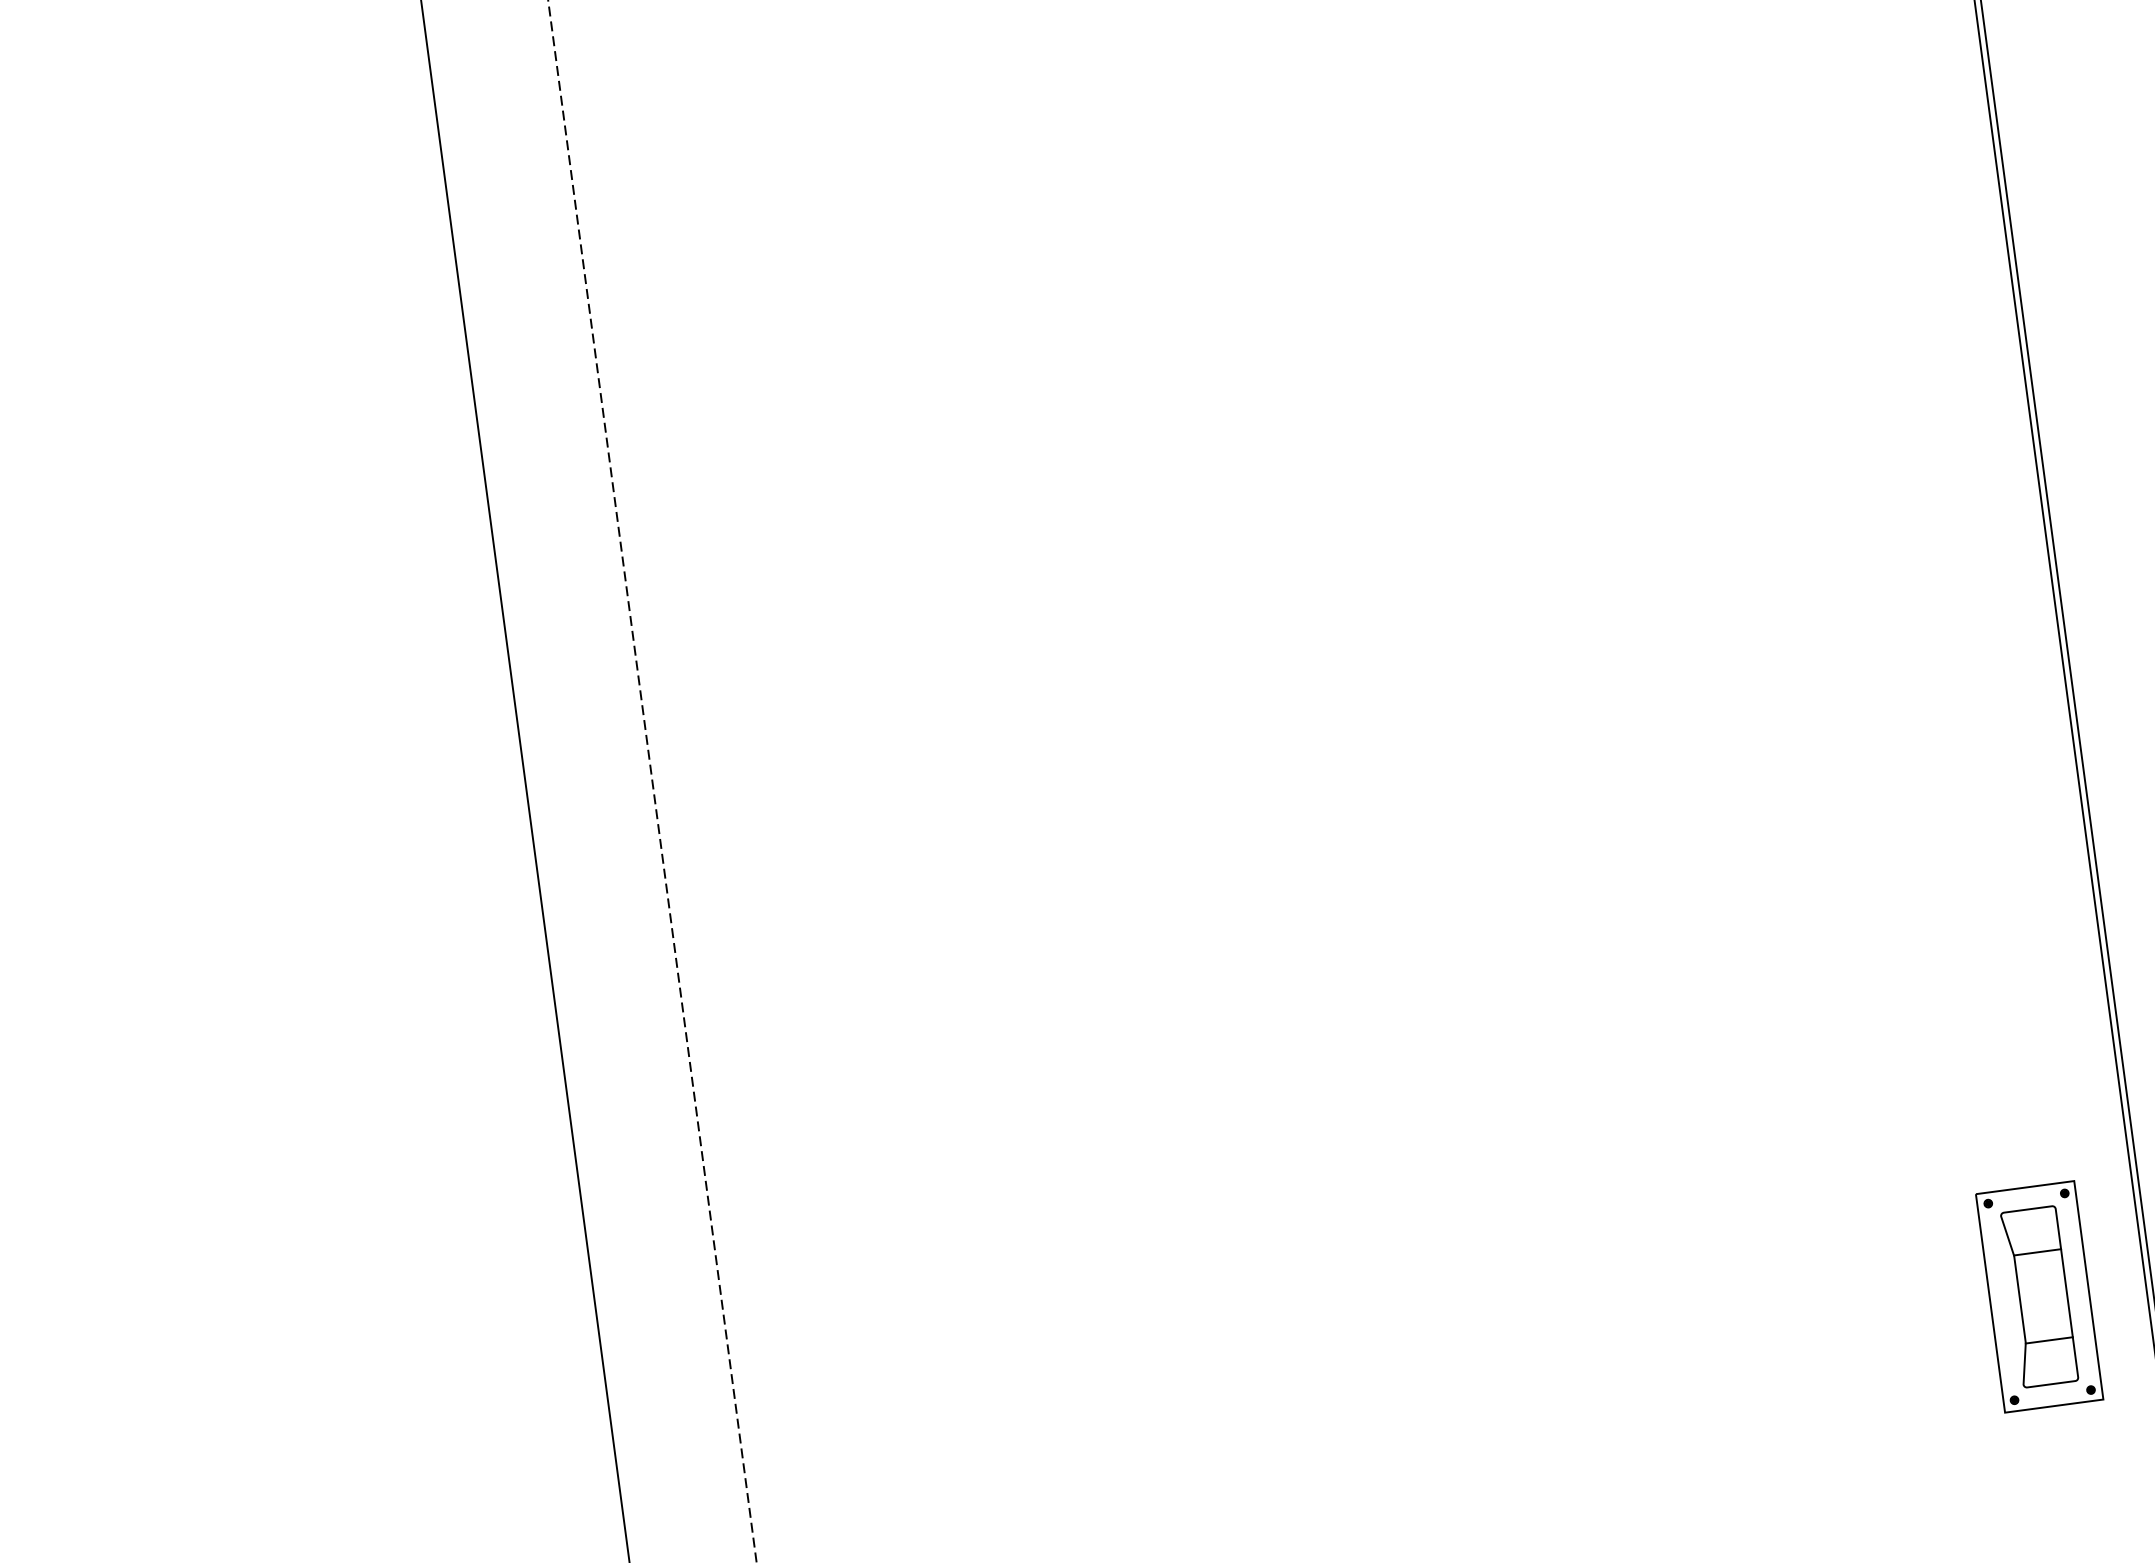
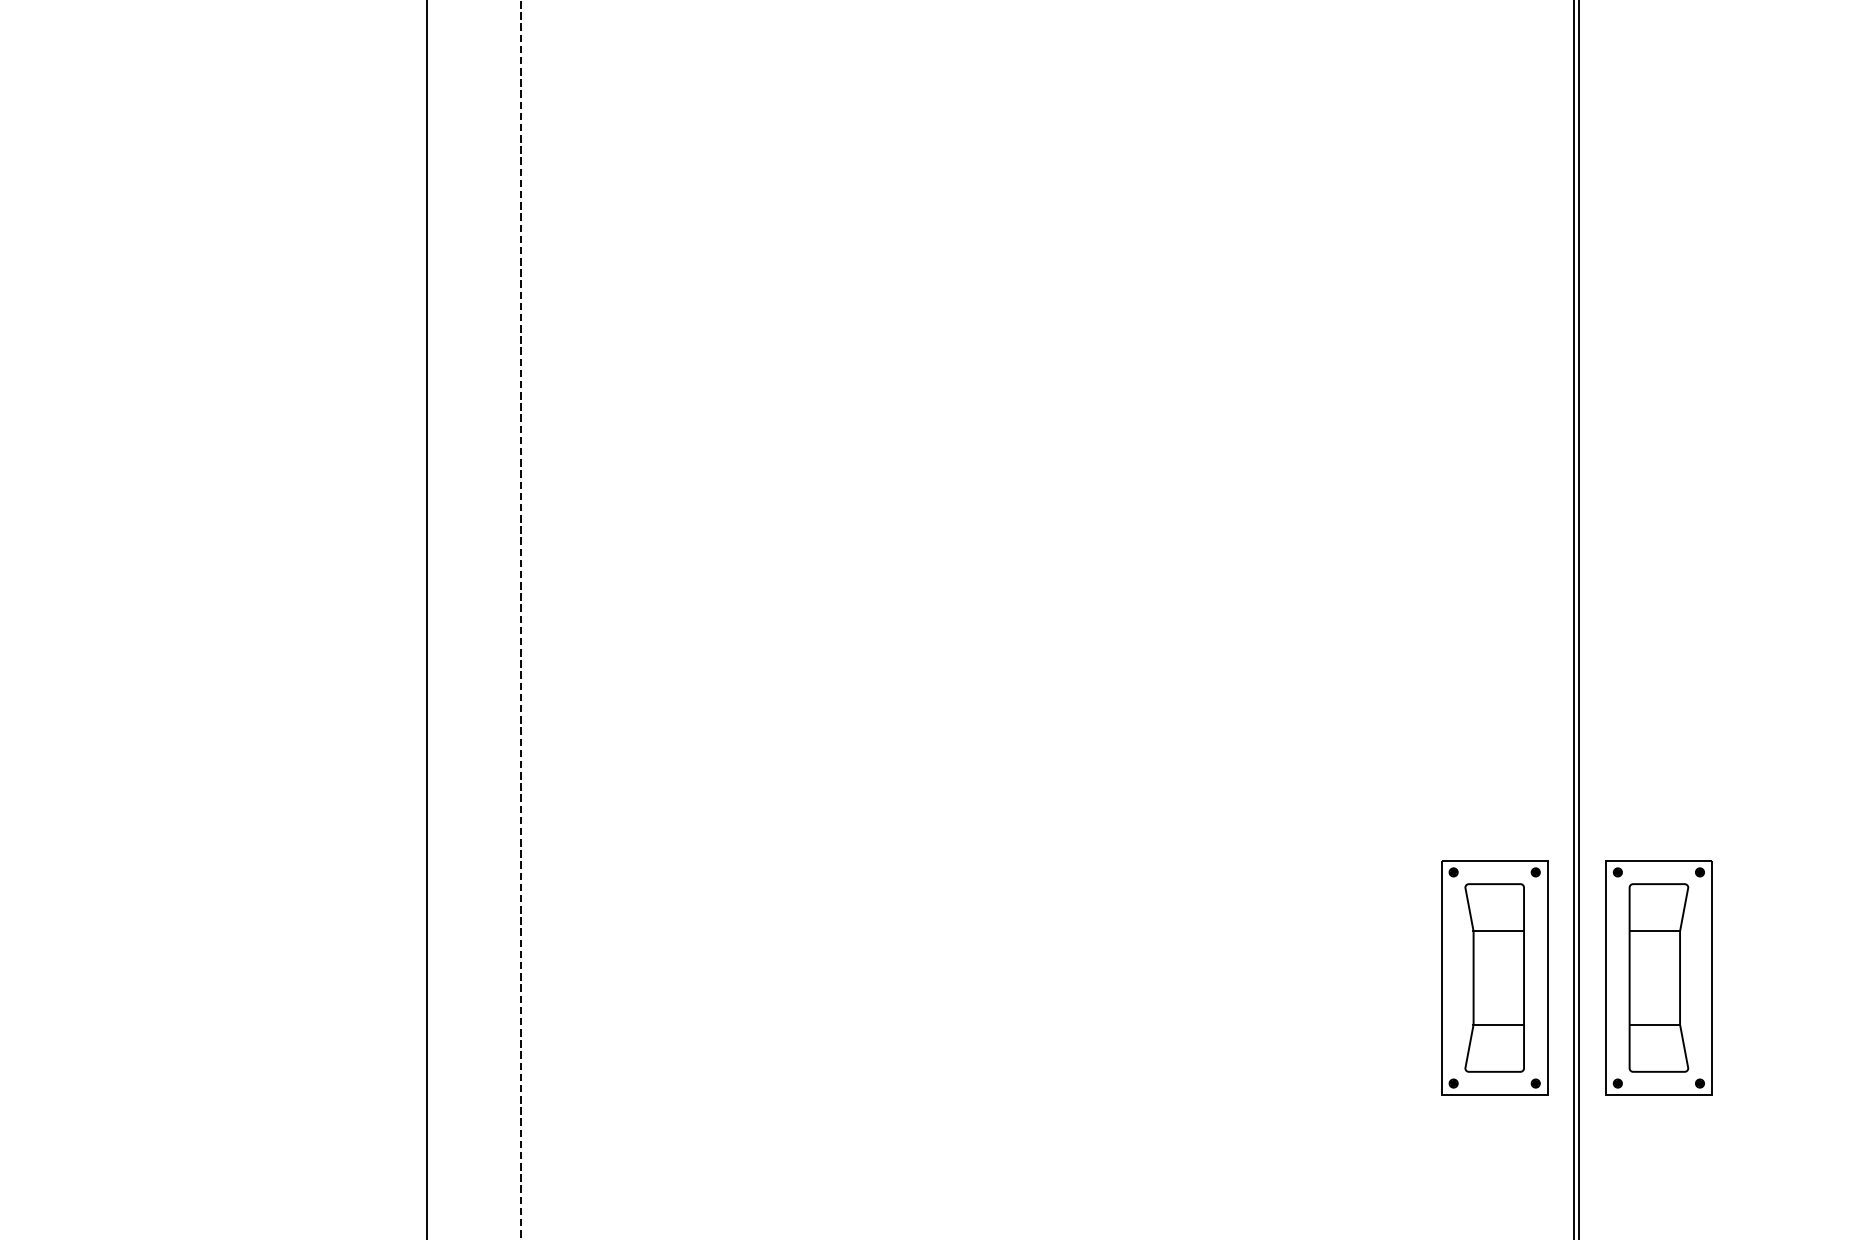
part: (2039, 1296) -> (1494, 977), size x1.43

